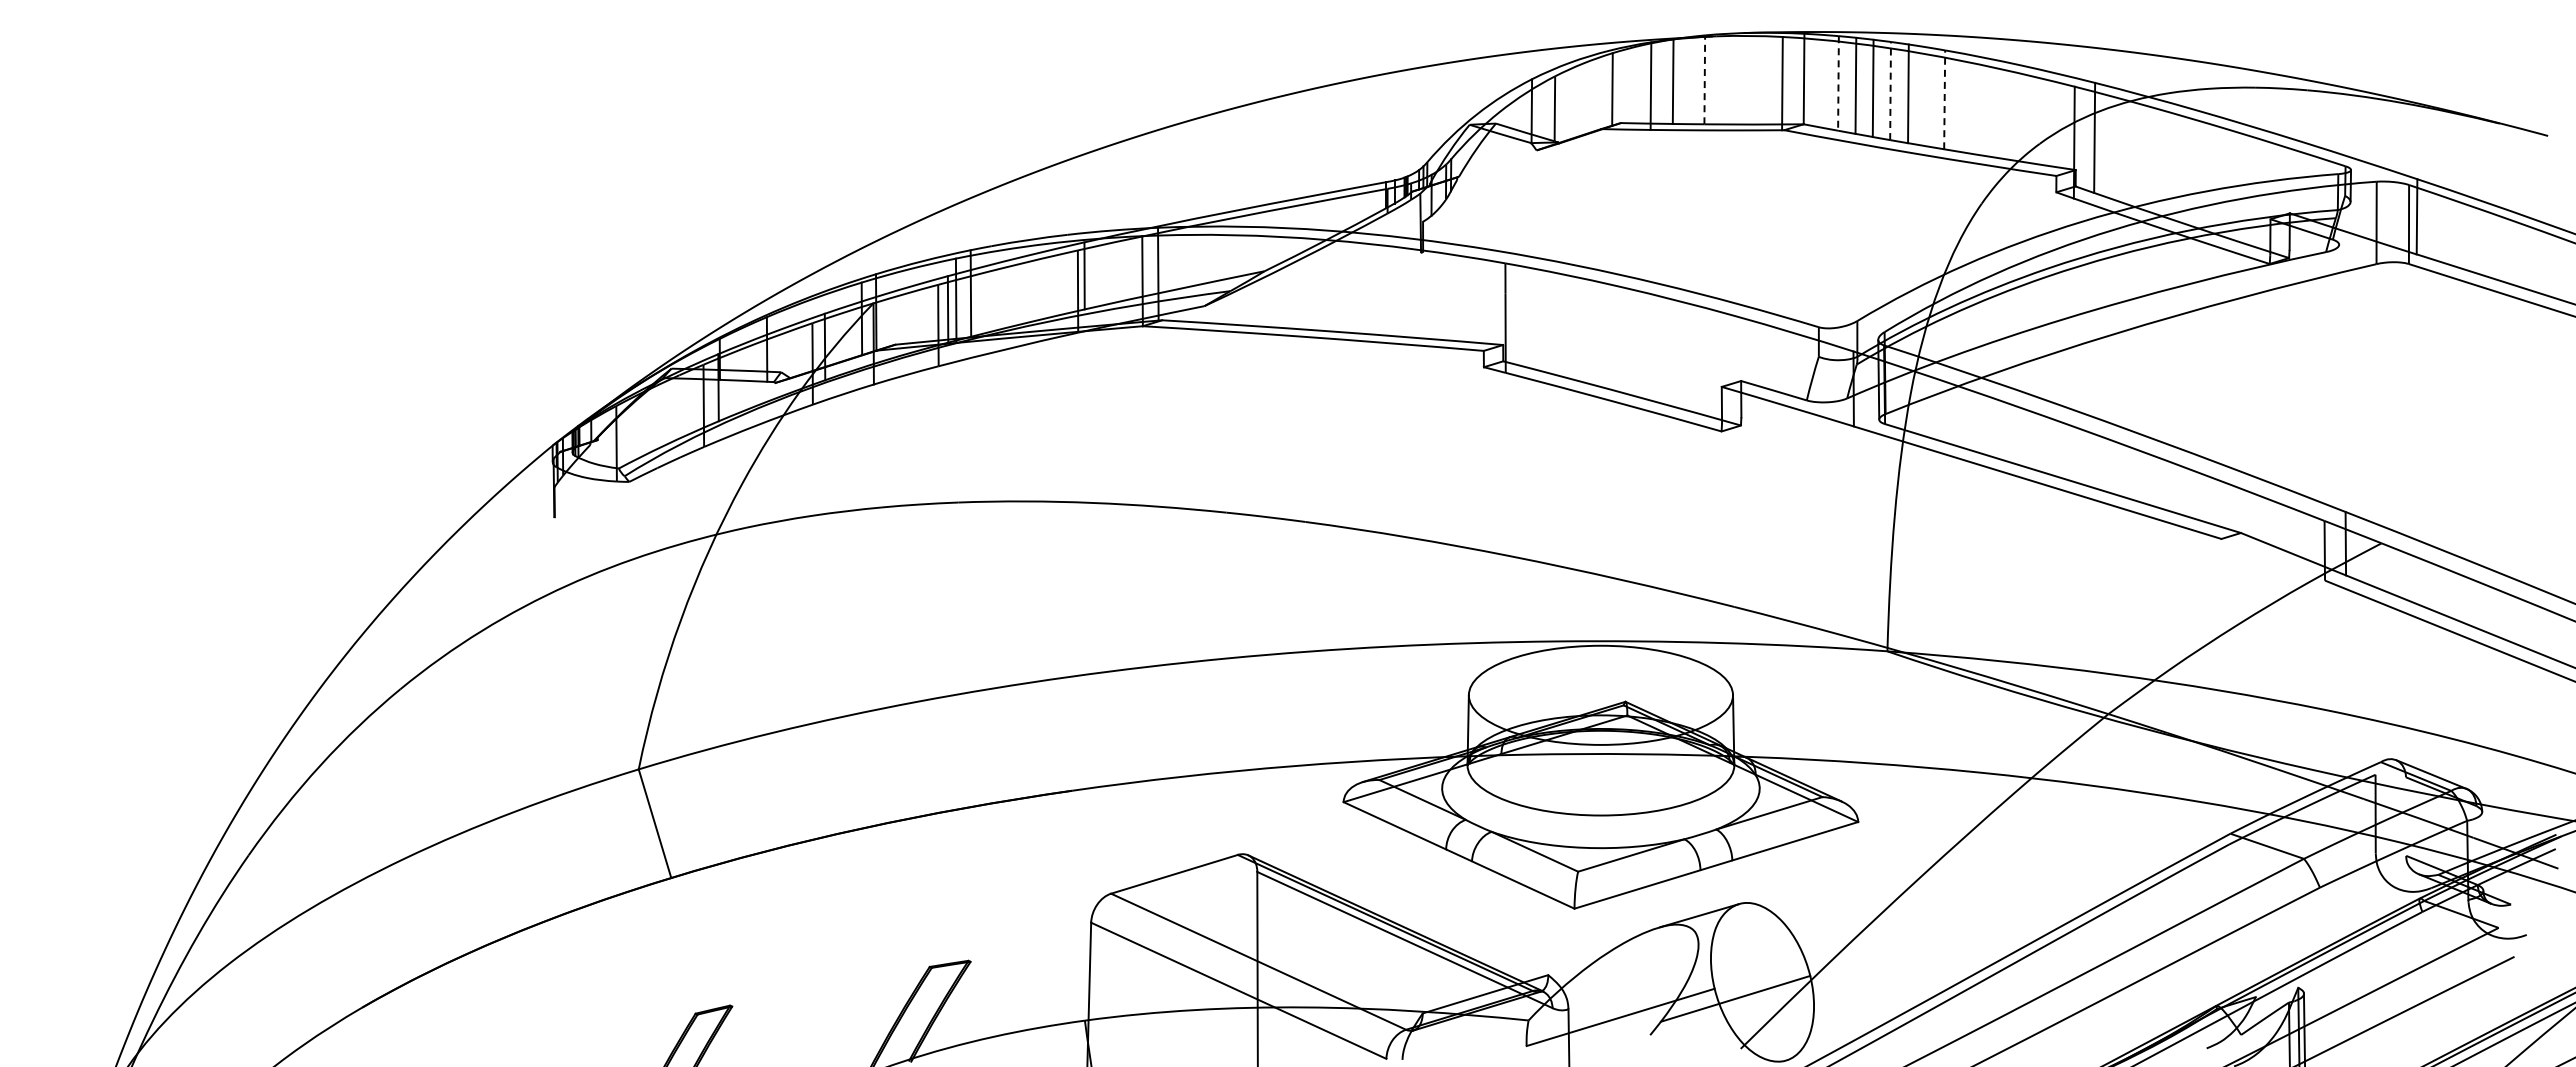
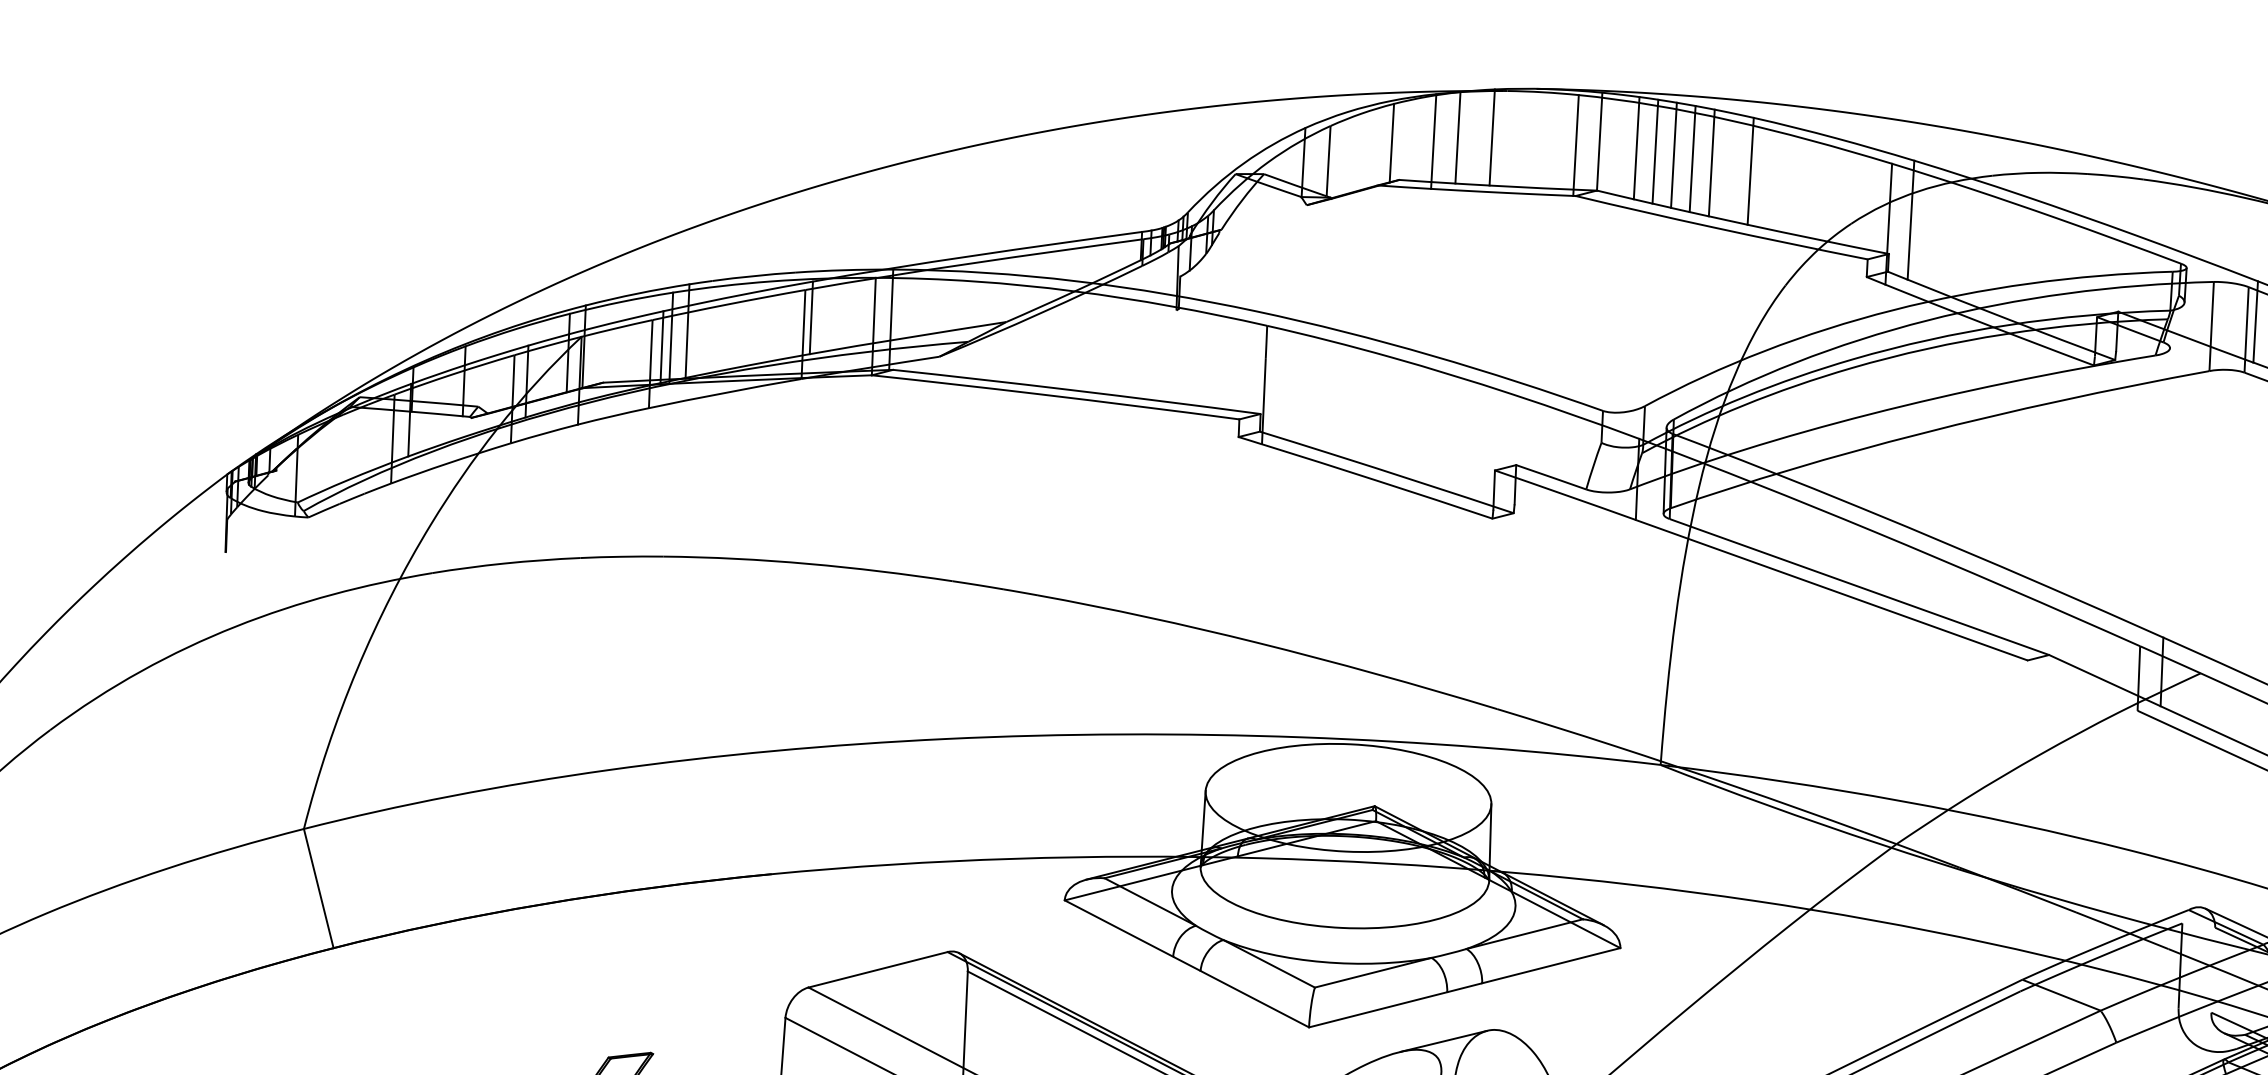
line: (1704, 79) -> (1491, 137), dashed -> solid
line: (1838, 83) -> (1636, 148), dashed -> solid
line: (1890, 90) -> (1692, 158), dashed -> solid
line: (1944, 99) -> (1750, 170), dashed -> solid

